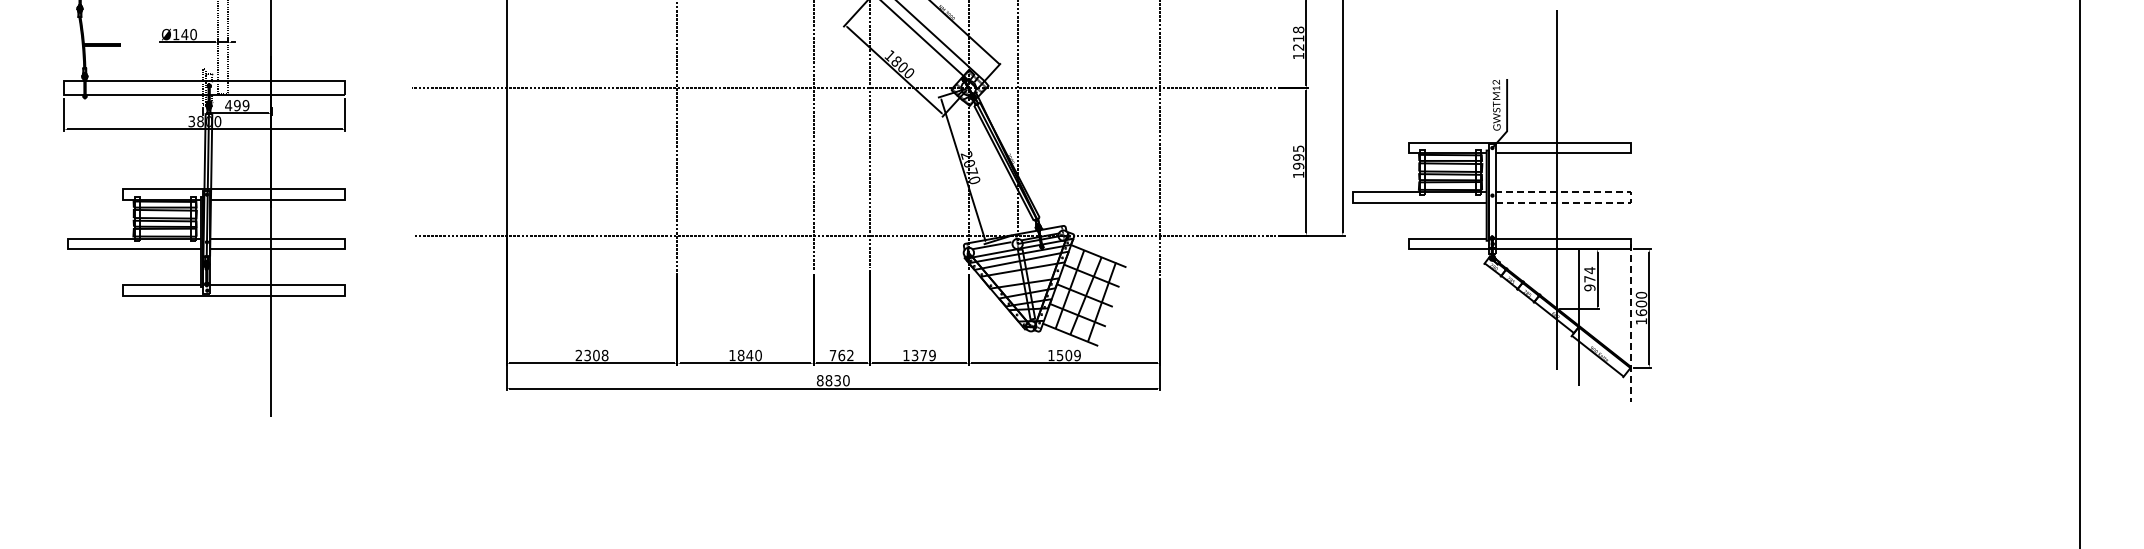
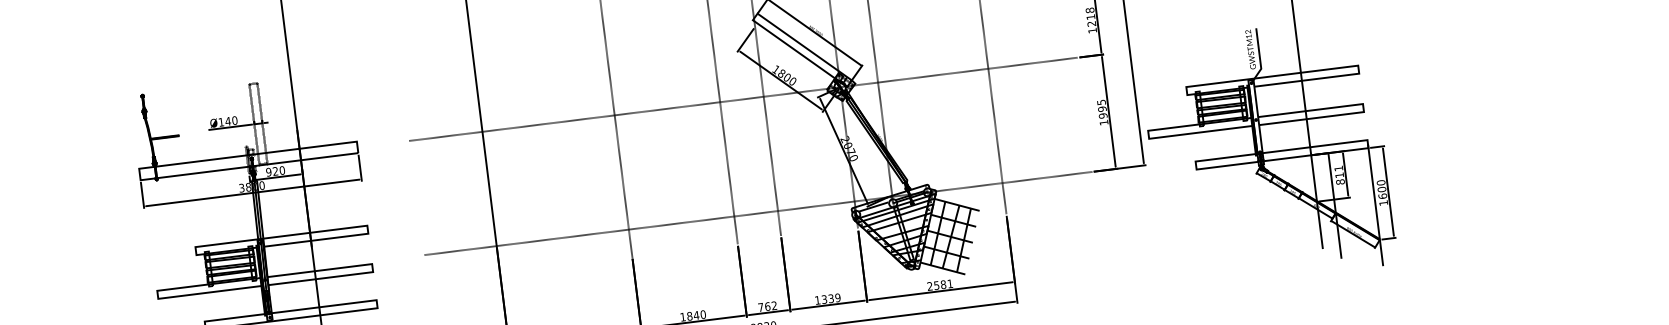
text: (237, 105) -> (275, 171), 499 -> 920
line: (1630, 196) -> (1363, 107), dashed -> solid
text: (1589, 279) -> (1339, 175), 974 -> 811
line: (1630, 322) -> (1375, 204), dashed -> solid
text: (923, 355) -> (830, 298), 1379 -> 1339
text: (1064, 355) -> (940, 285), 1509 -> 2581

